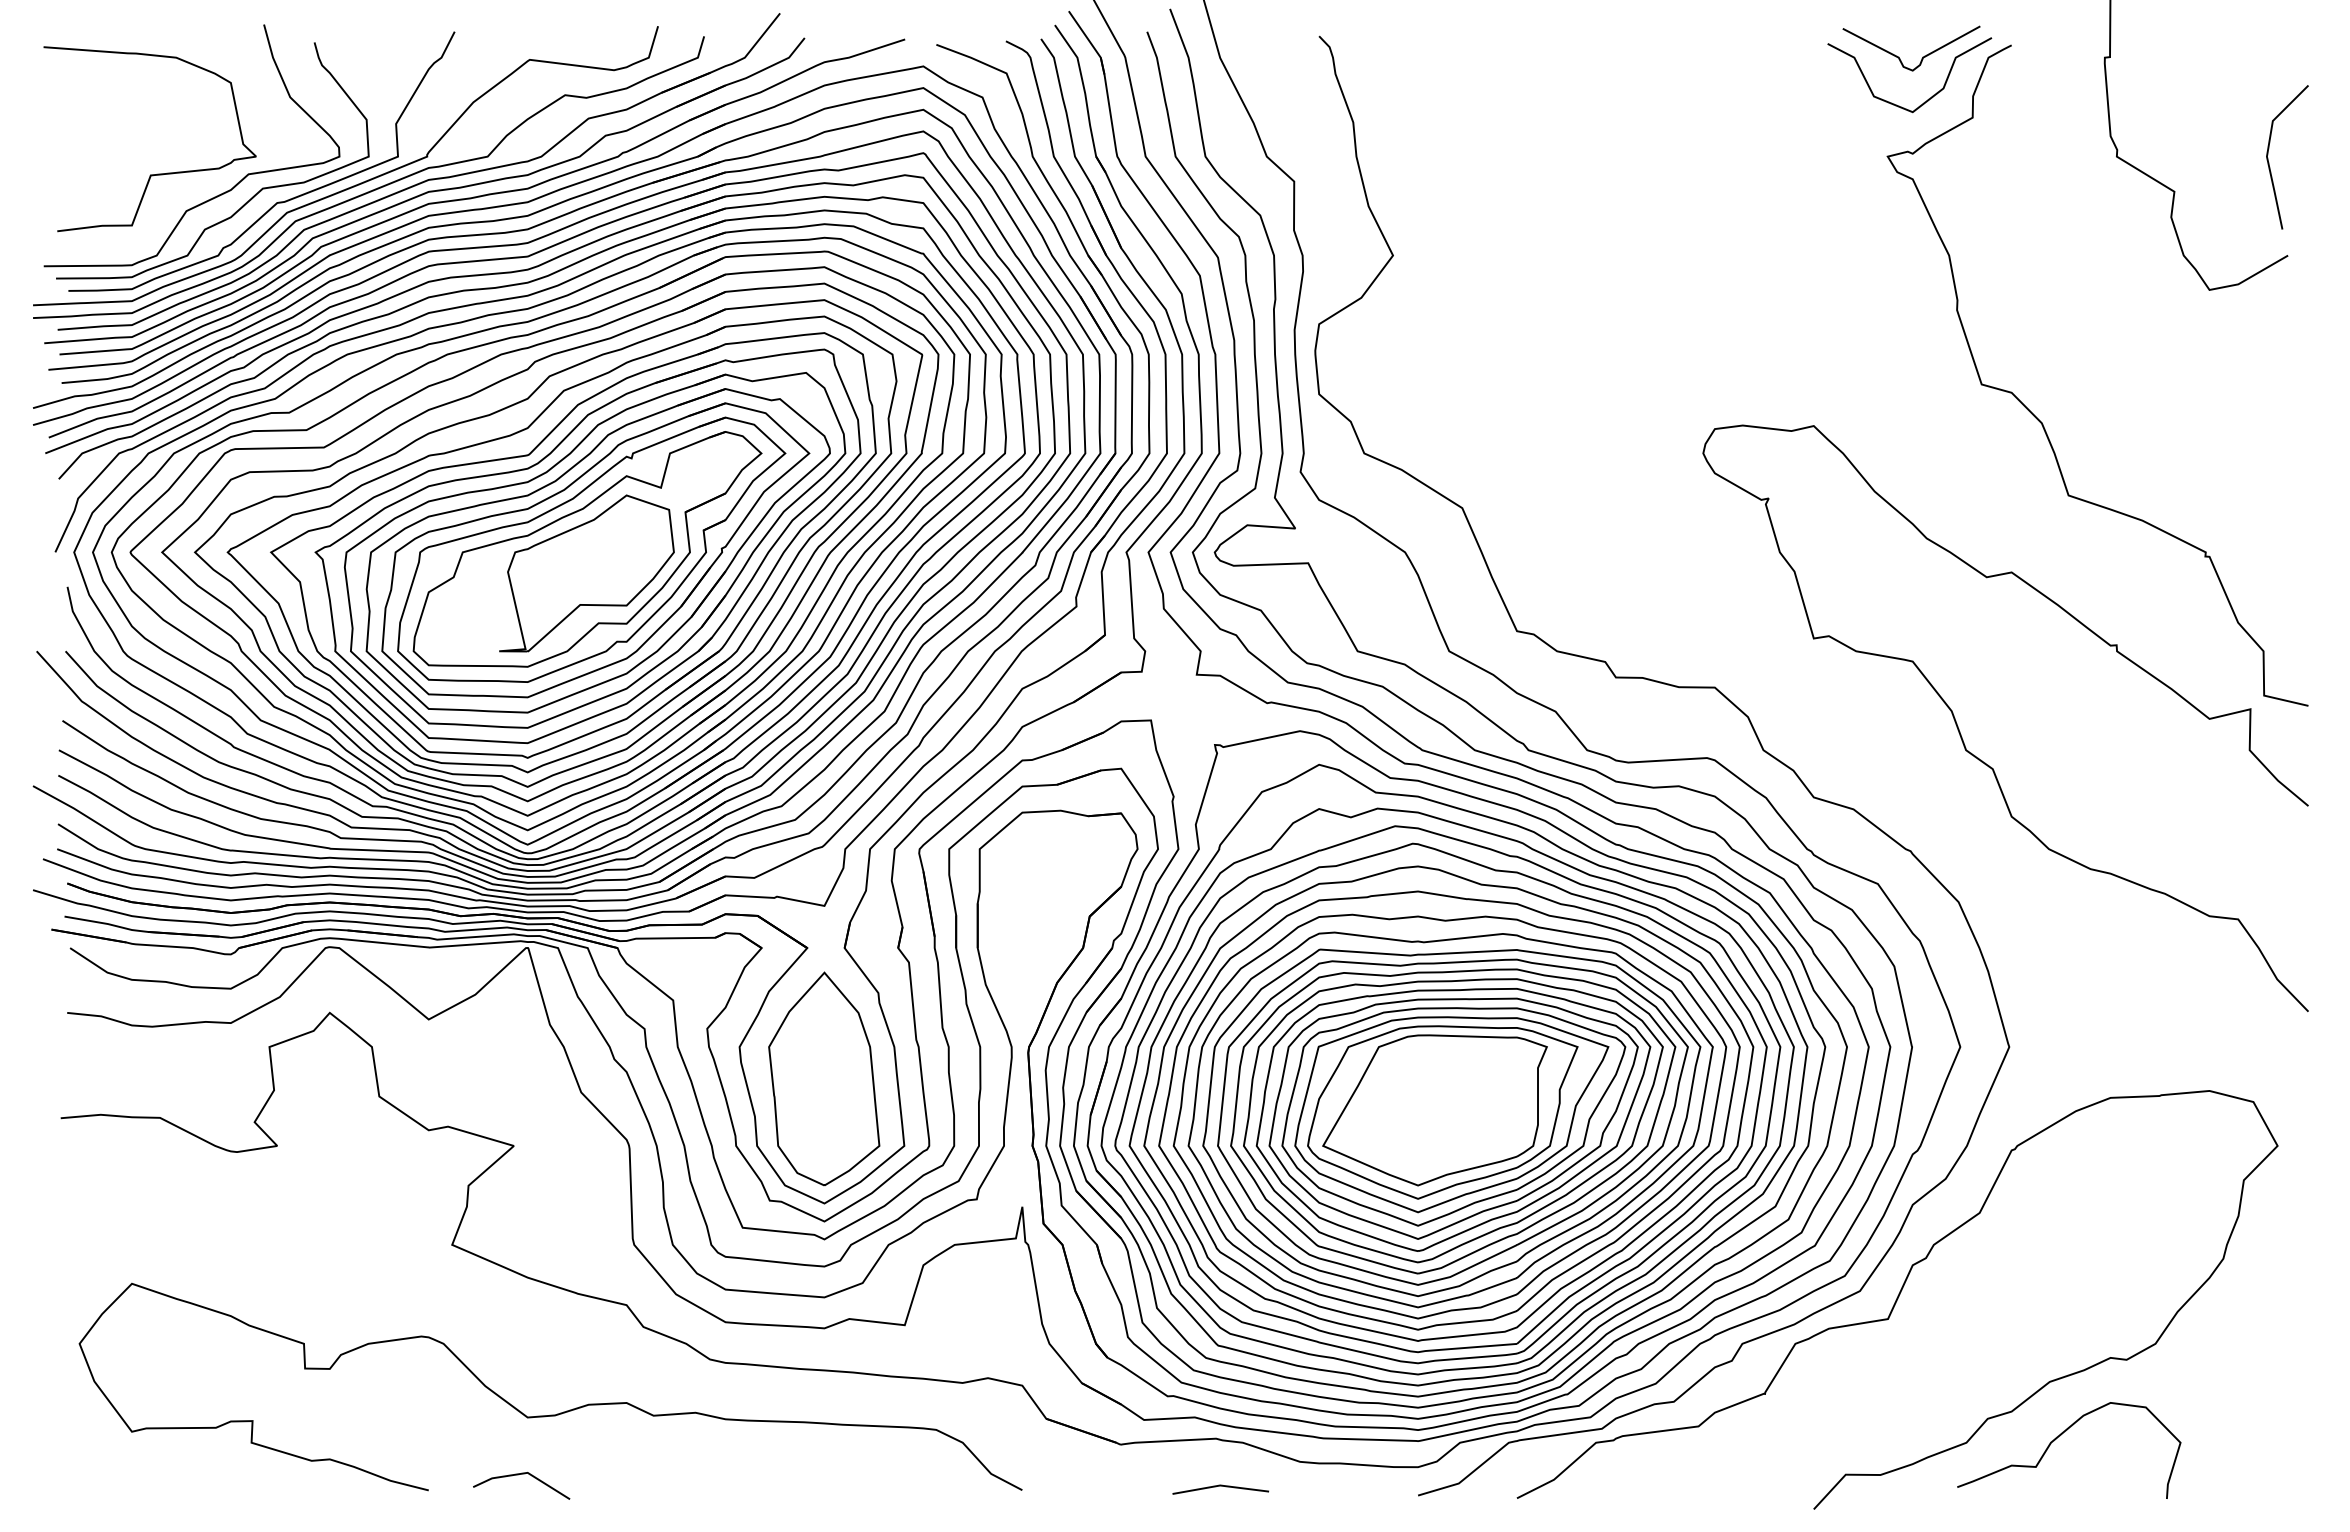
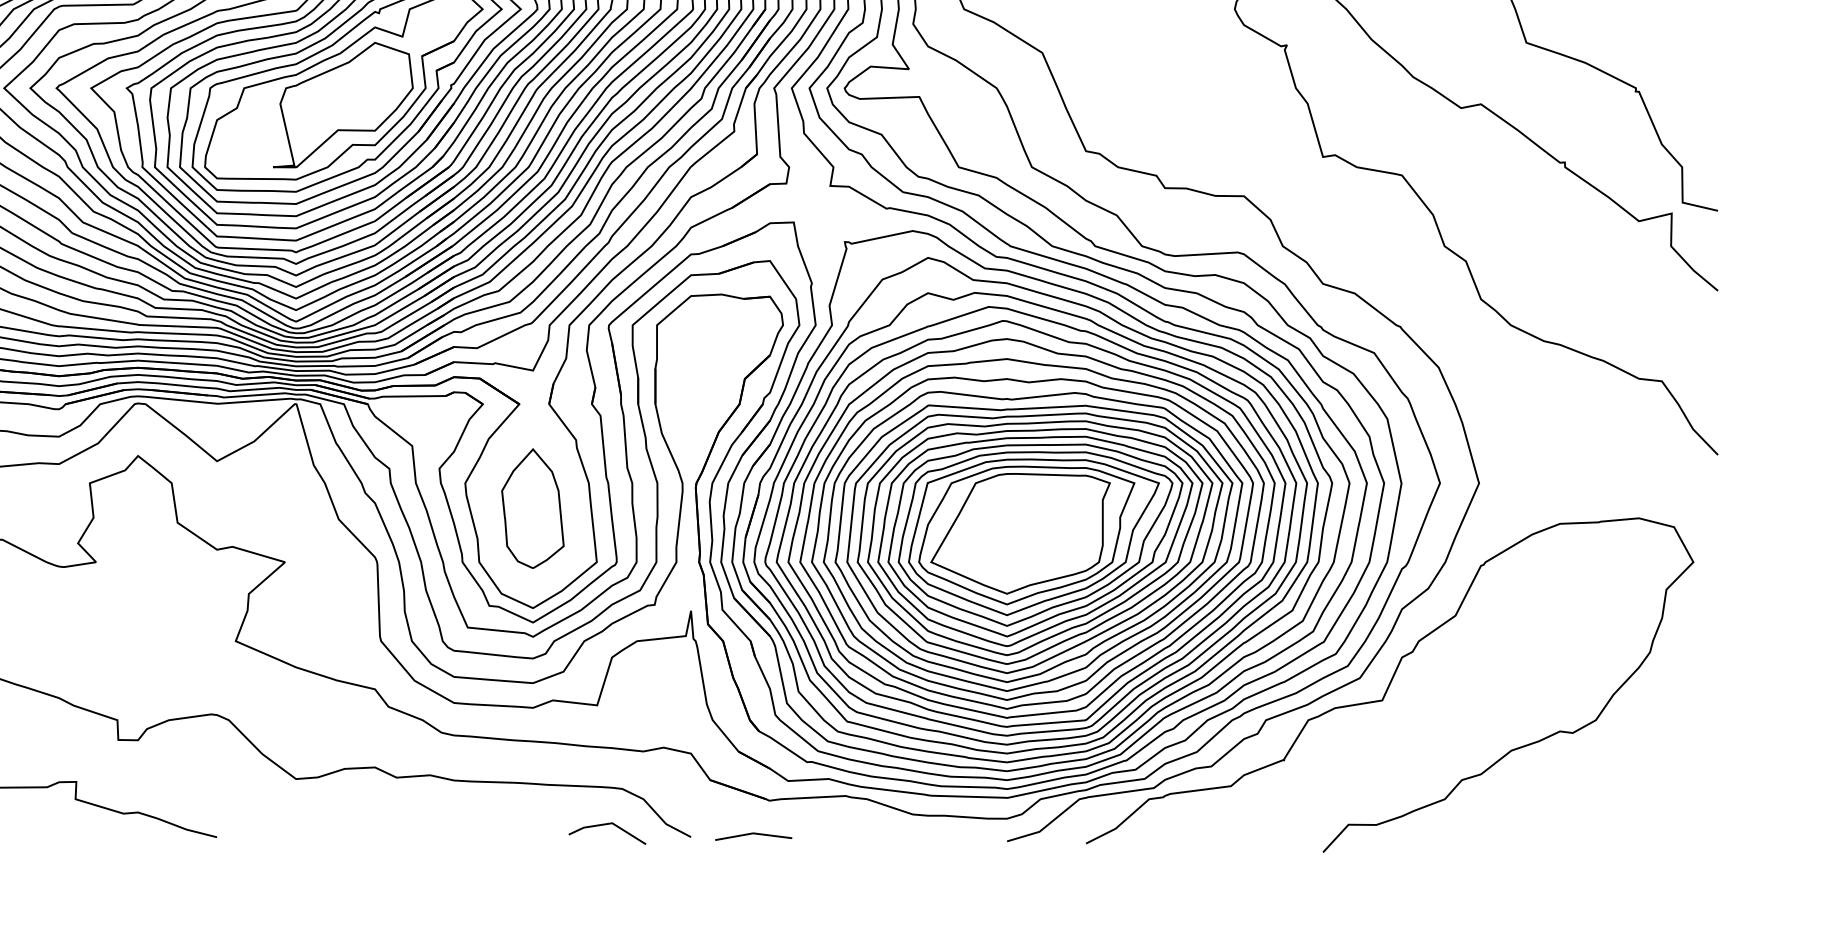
part: (824, 1078) -> (533, 508), size x0.7
curve: (2060, 1436) -> (1520, 794), removed
line: (518, 1475) -> (604, 825), moved
line: (1220, 1486) -> (753, 834), moved

